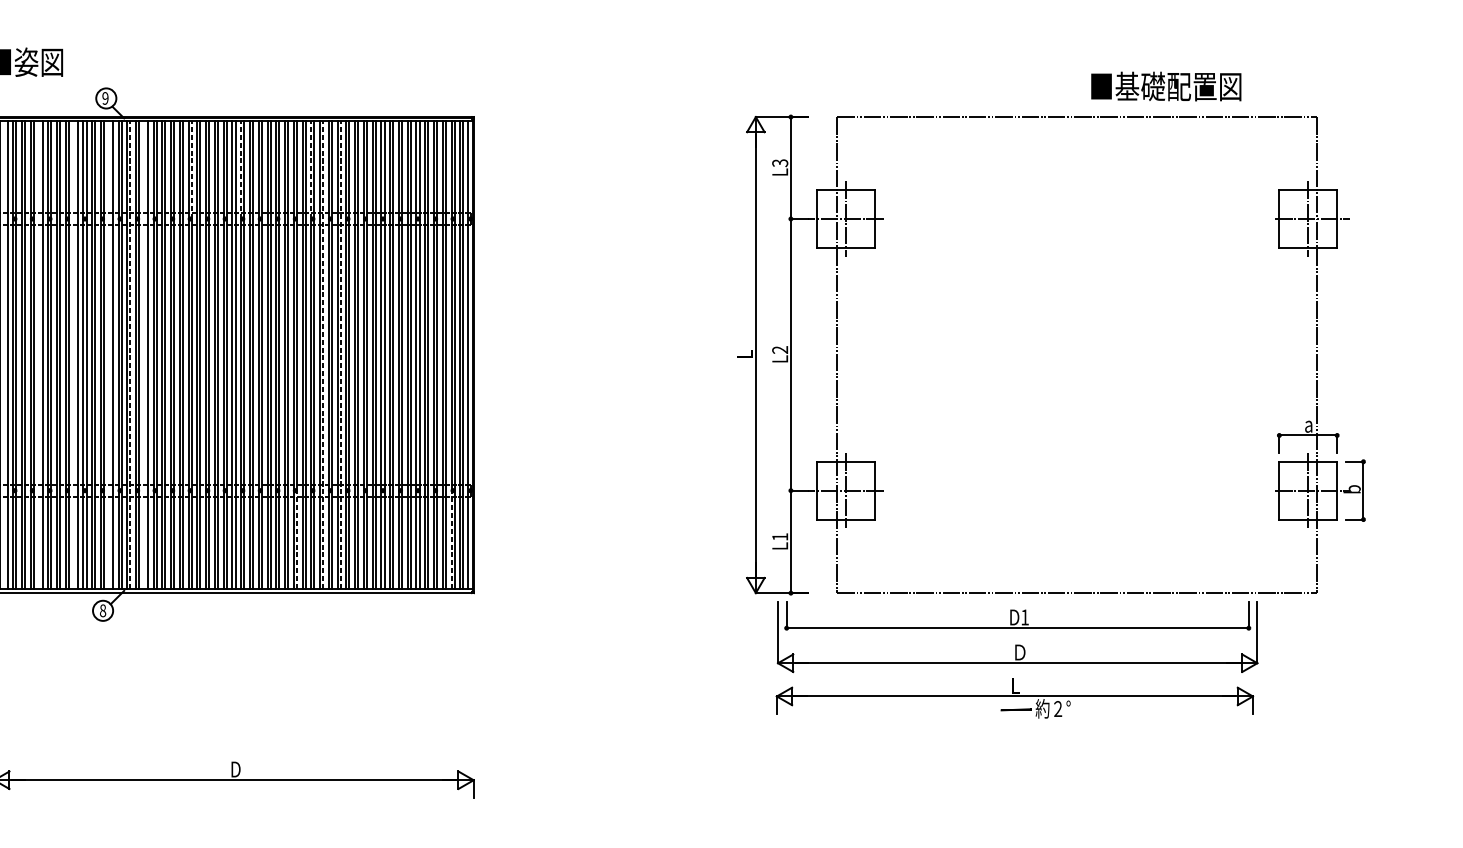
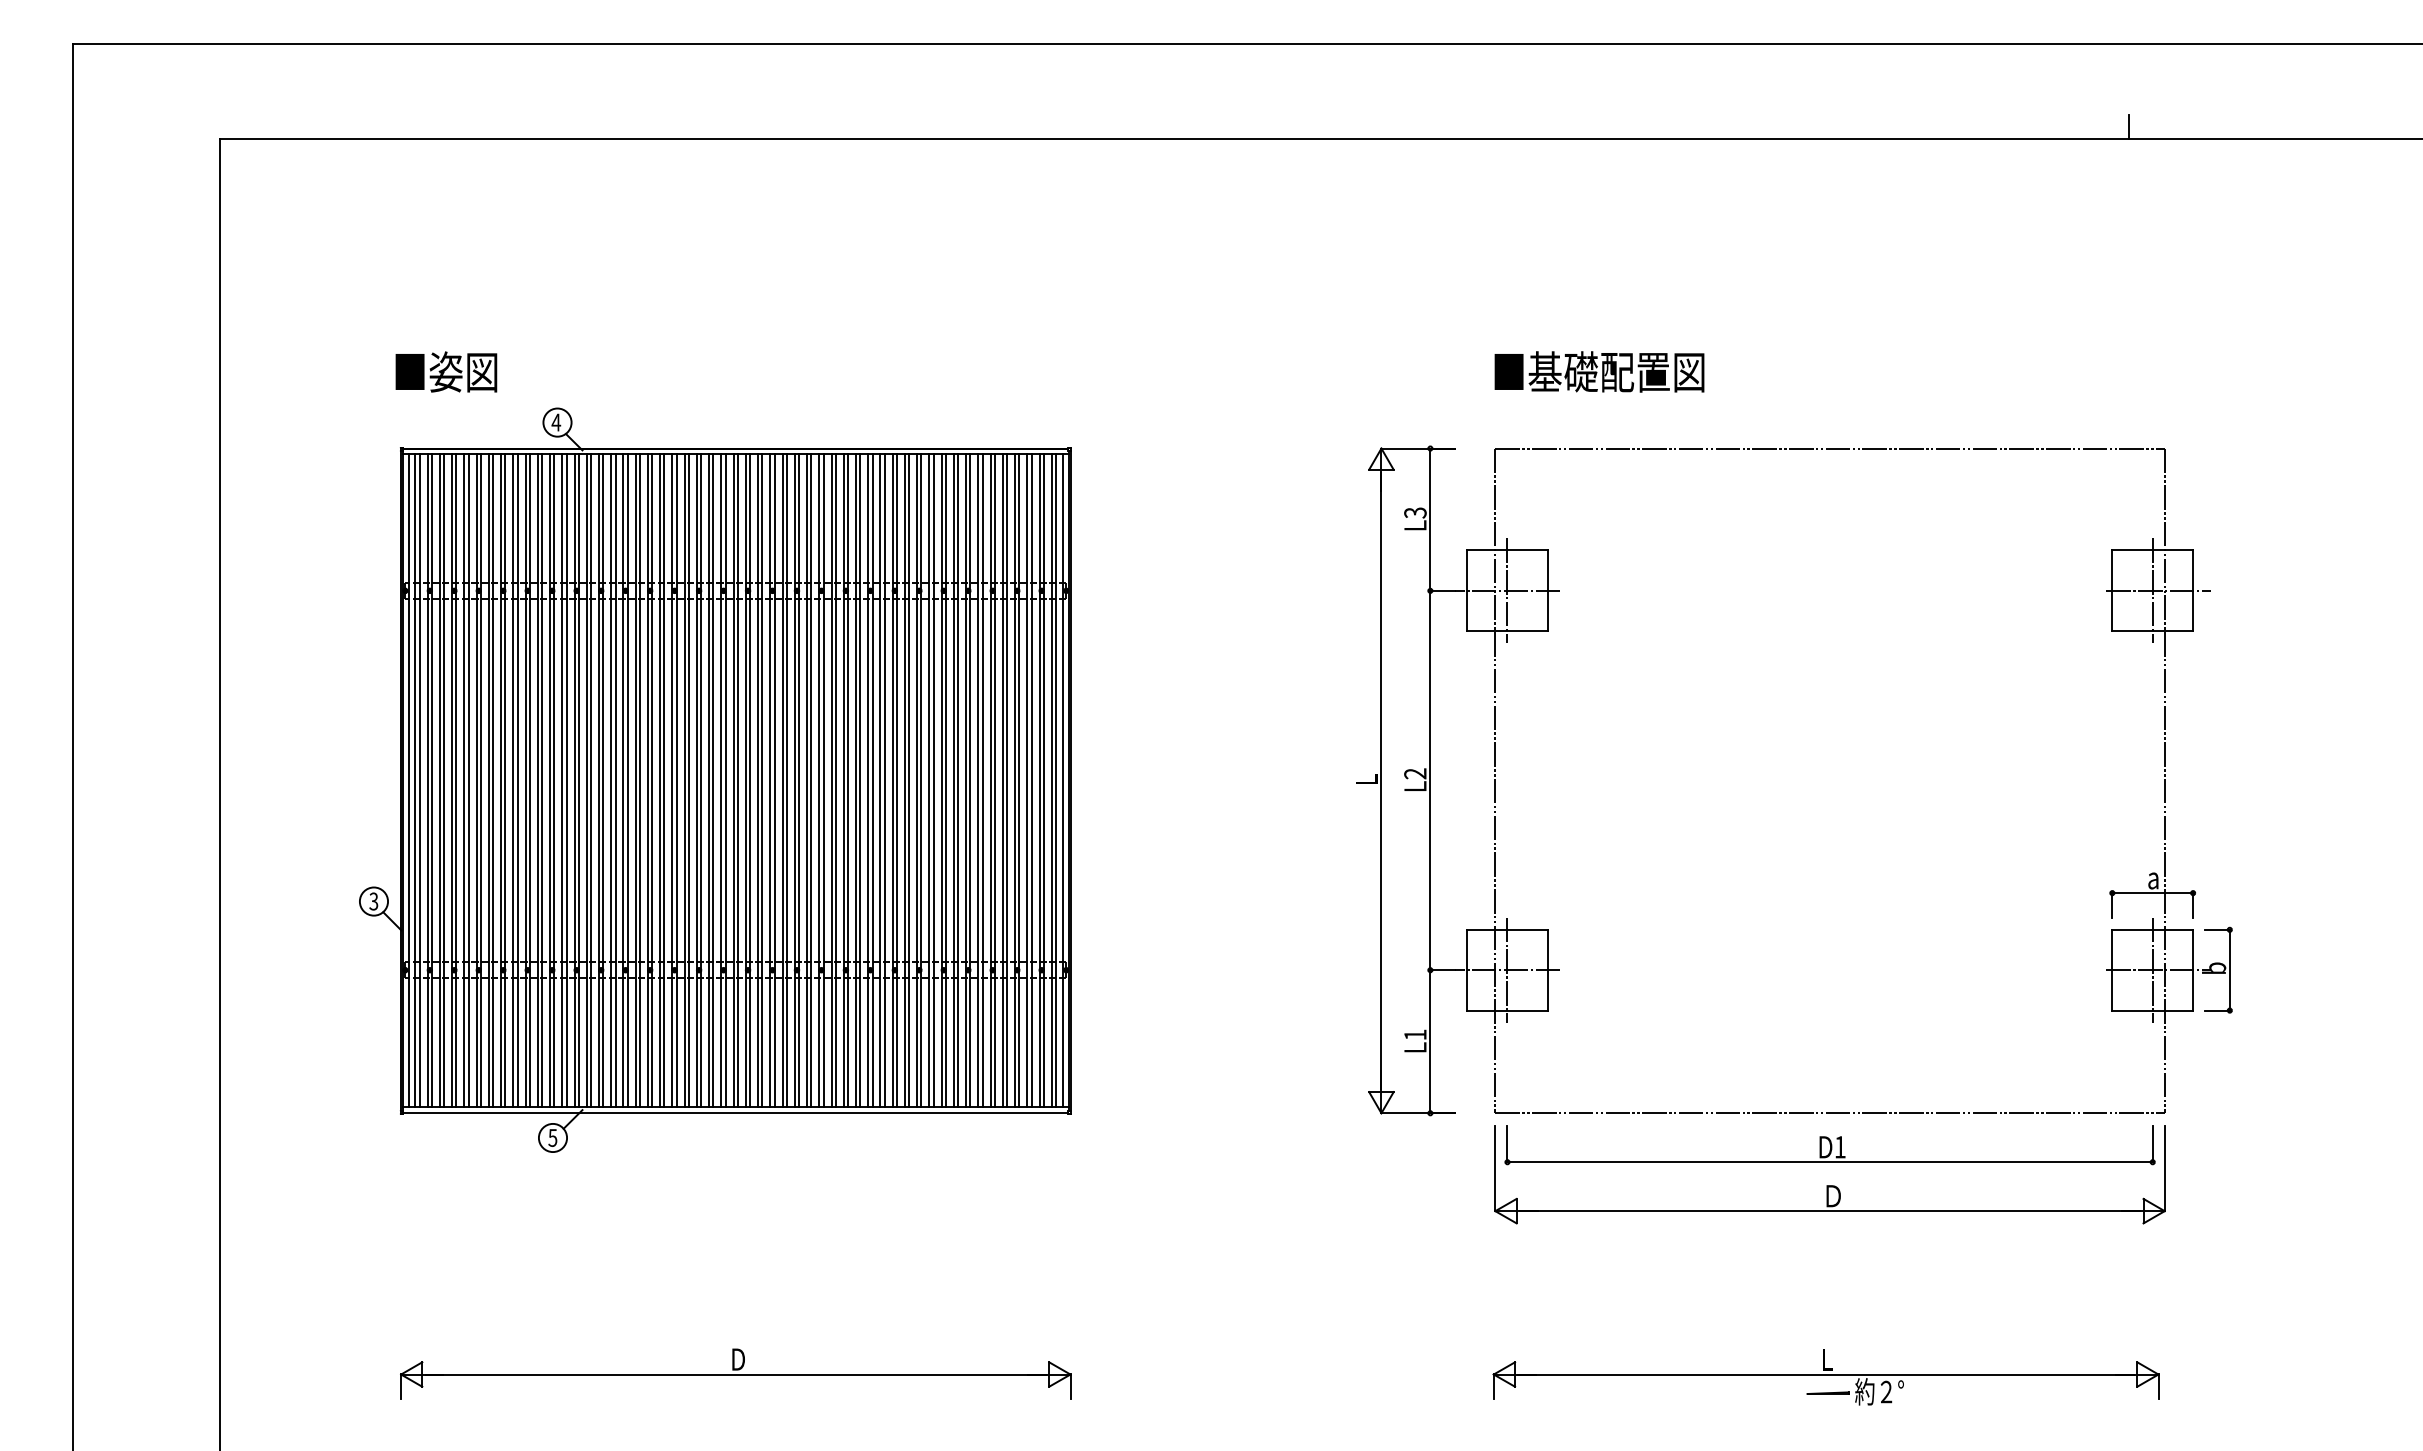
text: (1166, 86) -> (1599, 371), moved
text: (105, 98) -> (556, 422), 9 -> 4
line: (191, 169) -> (676, 521), dashed -> solid
line: (240, 169) -> (745, 521), dashed -> solid
line: (311, 169) -> (843, 521), dashed -> solid
part: (875, 248) -> (1548, 631), moved
line: (4, 354) -> (415, 780), added
line: (39, 354) -> (464, 780), added
line: (74, 354) -> (513, 780), added
line: (109, 354) -> (562, 780), added
line: (130, 354) -> (591, 780), dashed -> solid
line: (144, 354) -> (611, 780), added
line: (323, 354) -> (860, 780), dashed -> solid
line: (340, 354) -> (884, 780), dashed -> solid
line: (296, 539) -> (823, 1038), dashed -> solid
line: (451, 539) -> (1039, 1038), dashed -> solid
text: (102, 610) -> (552, 1137), 8 -> 5
part: (1014, 698) -> (1825, 1377), moved

